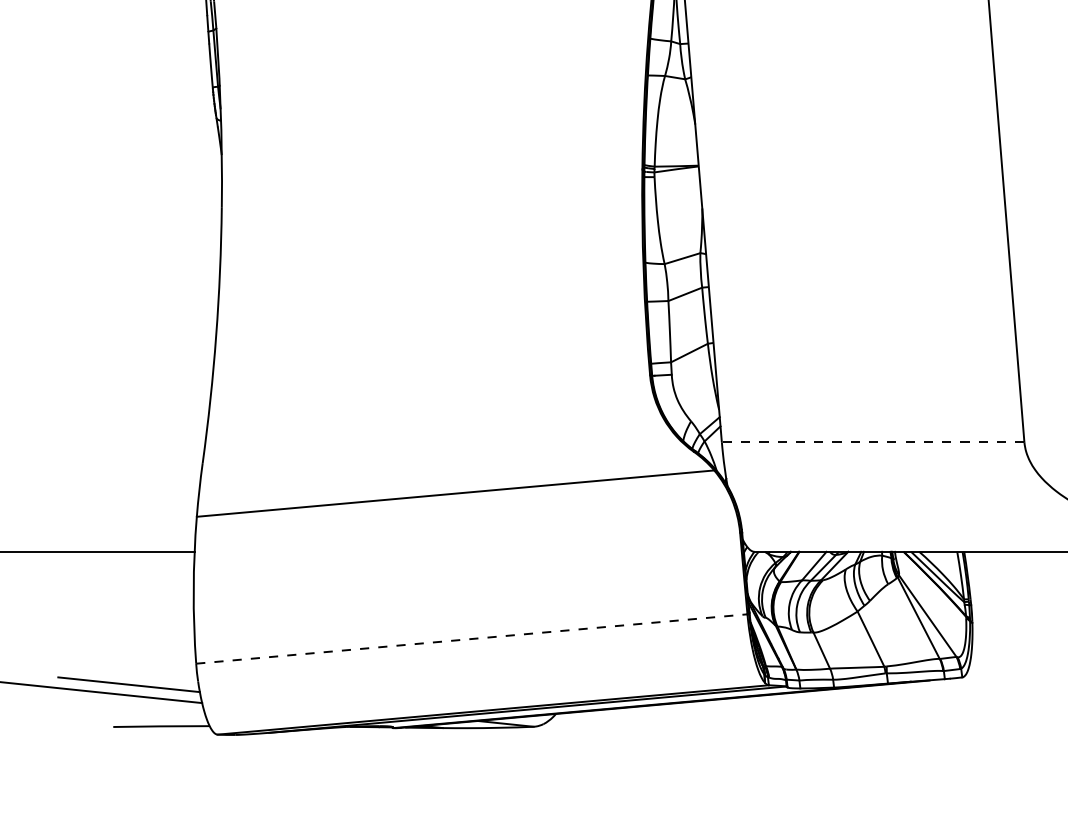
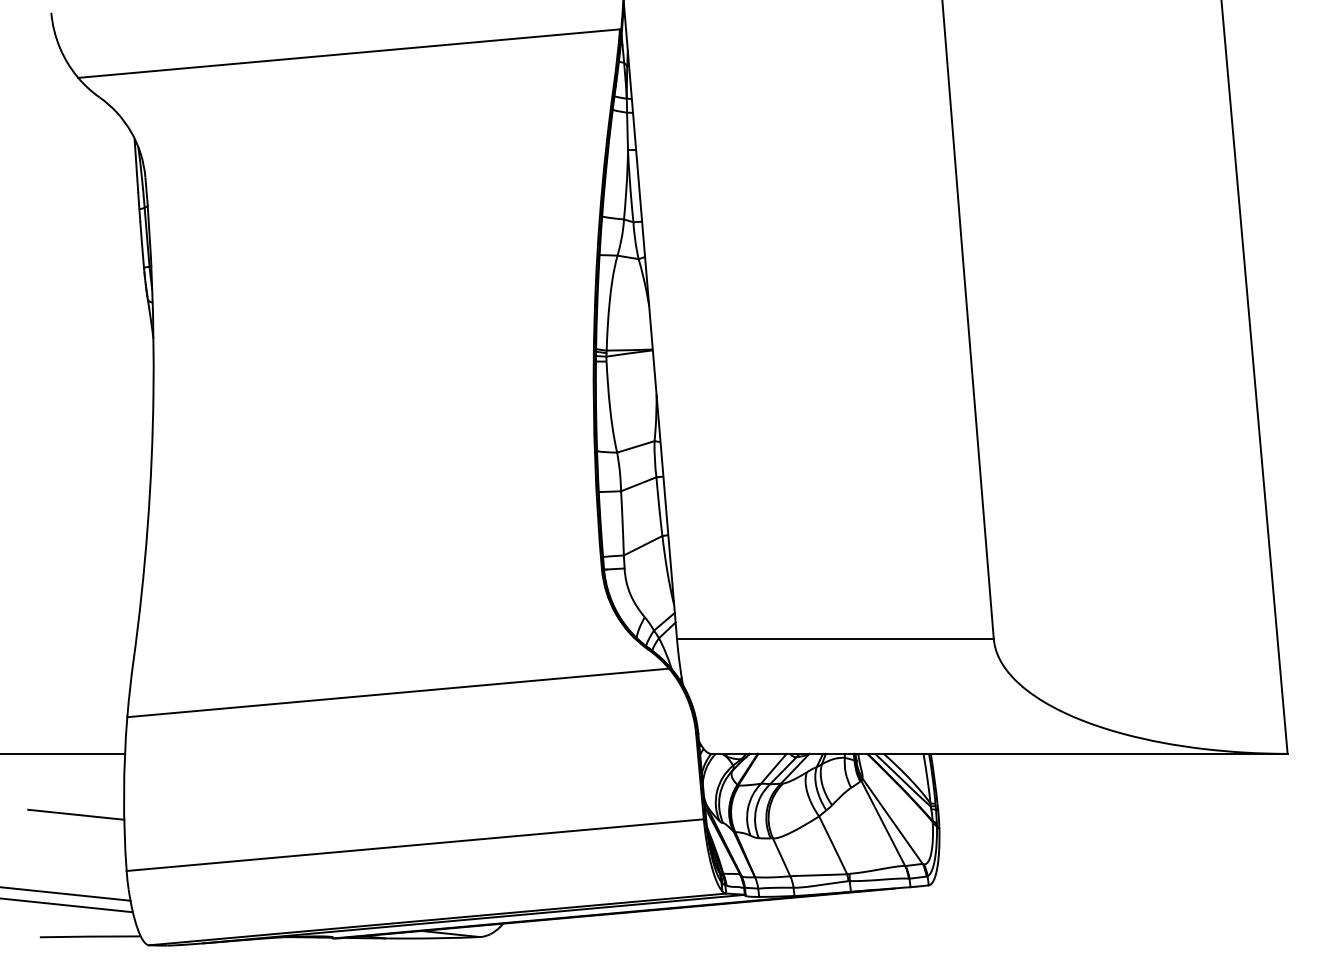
line: (872, 442) -> (834, 639), dashed -> solid
line: (148, 609) -> (76, 814), added
line: (472, 639) -> (415, 845), dashed -> solid

